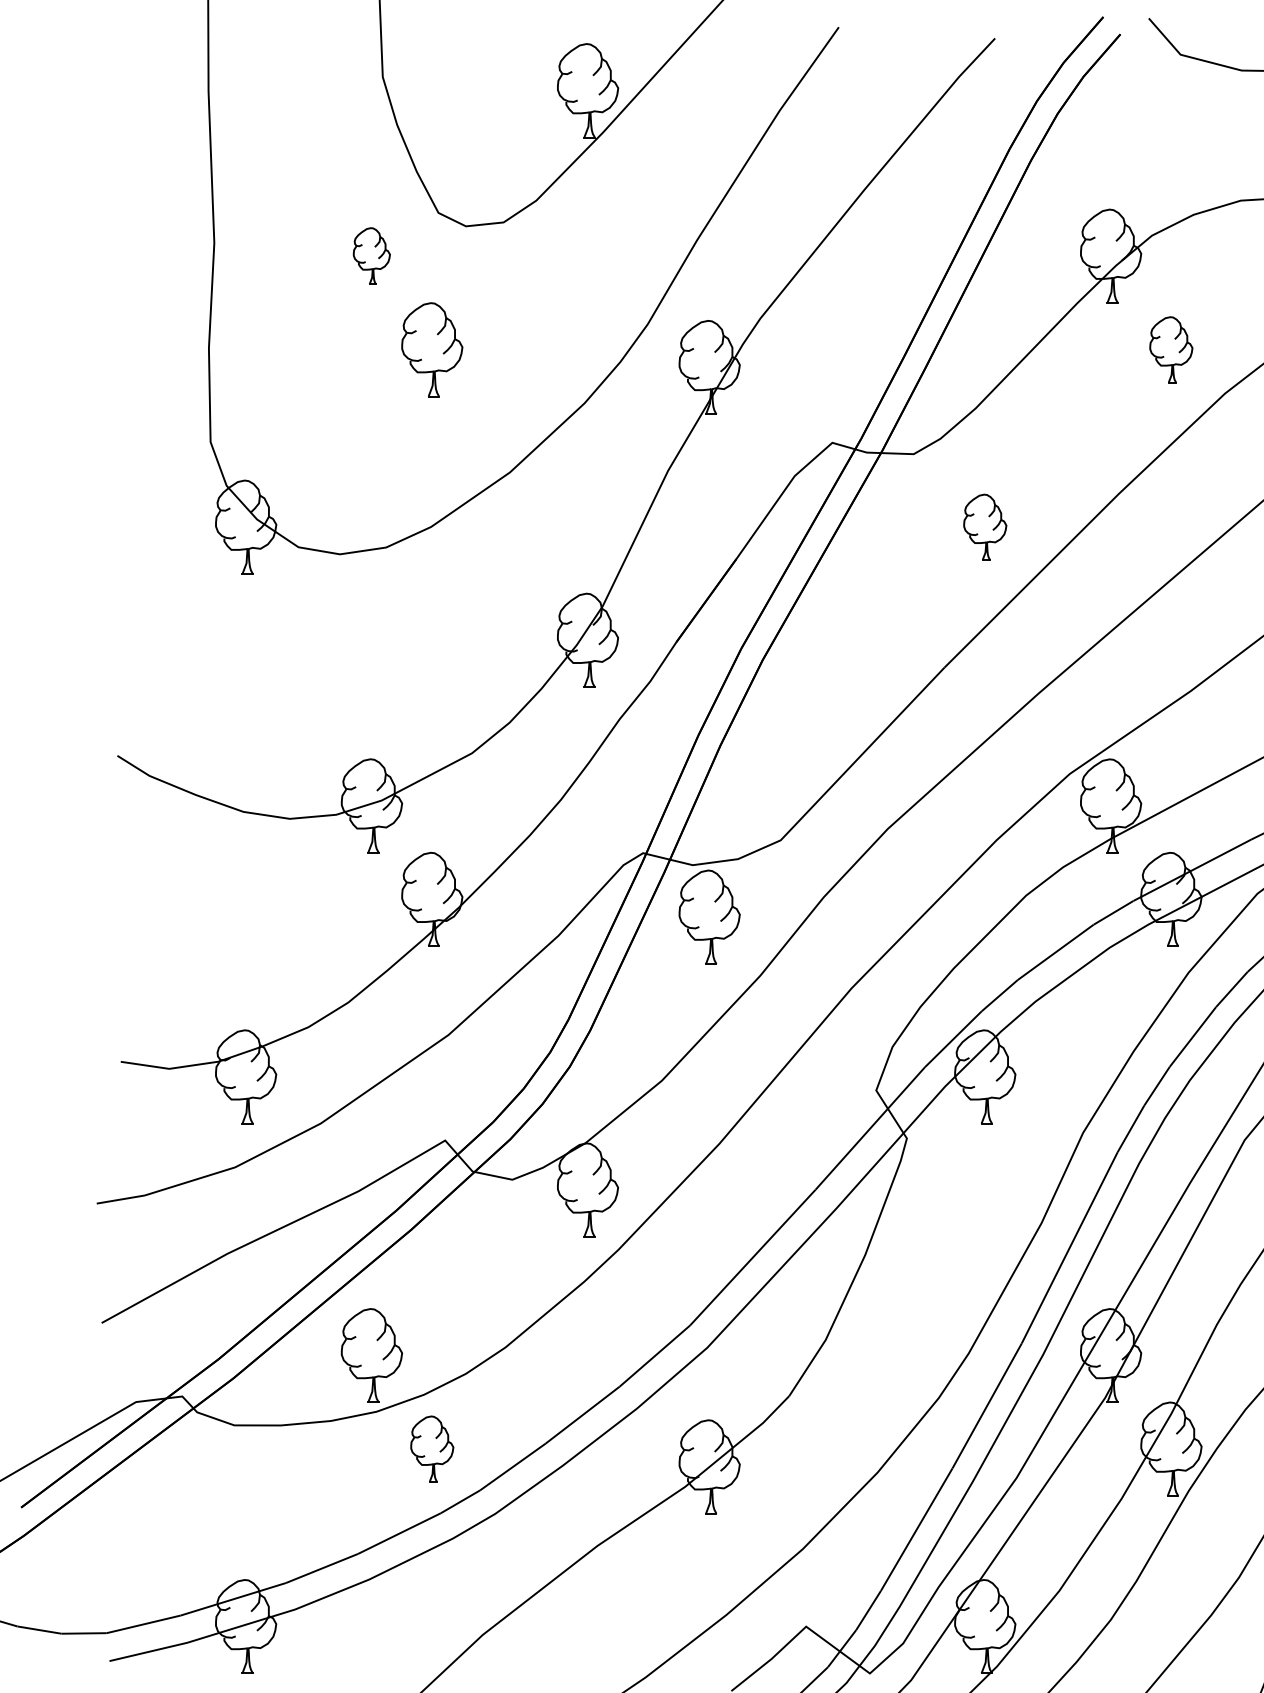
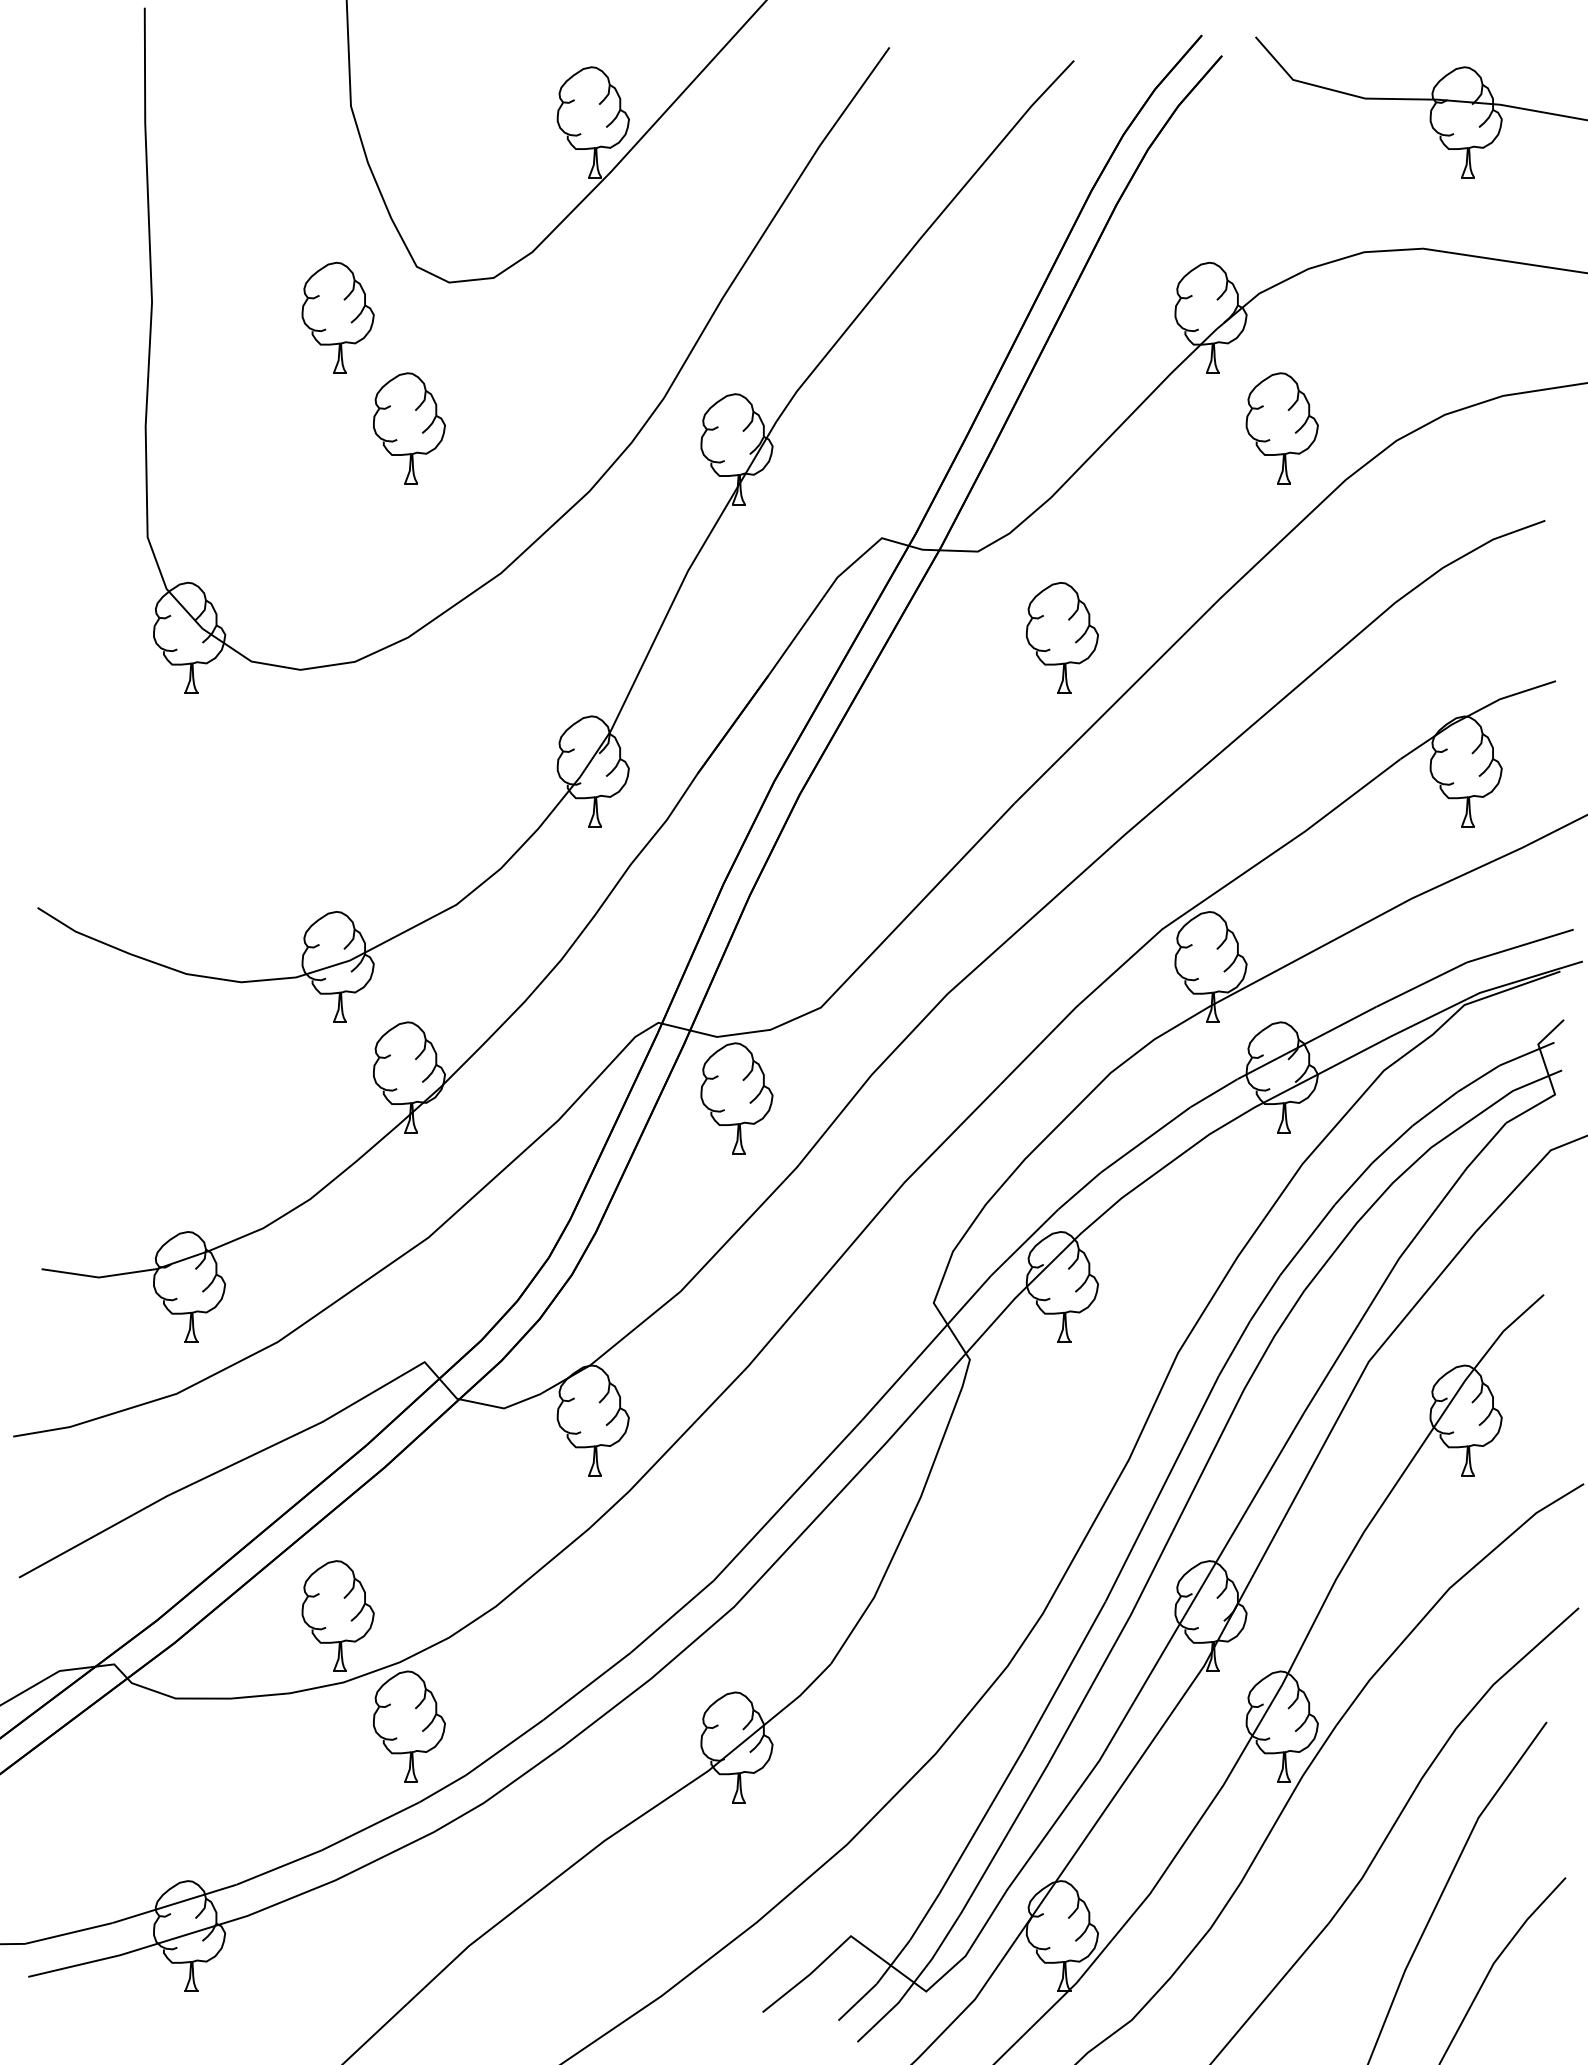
part: (371, 255) -> (337, 317), size x1.67
part: (1170, 349) -> (1281, 428), size x1.43
part: (985, 526) -> (1062, 637), size x1.43
part: (432, 1449) -> (409, 1726), size x1.43

